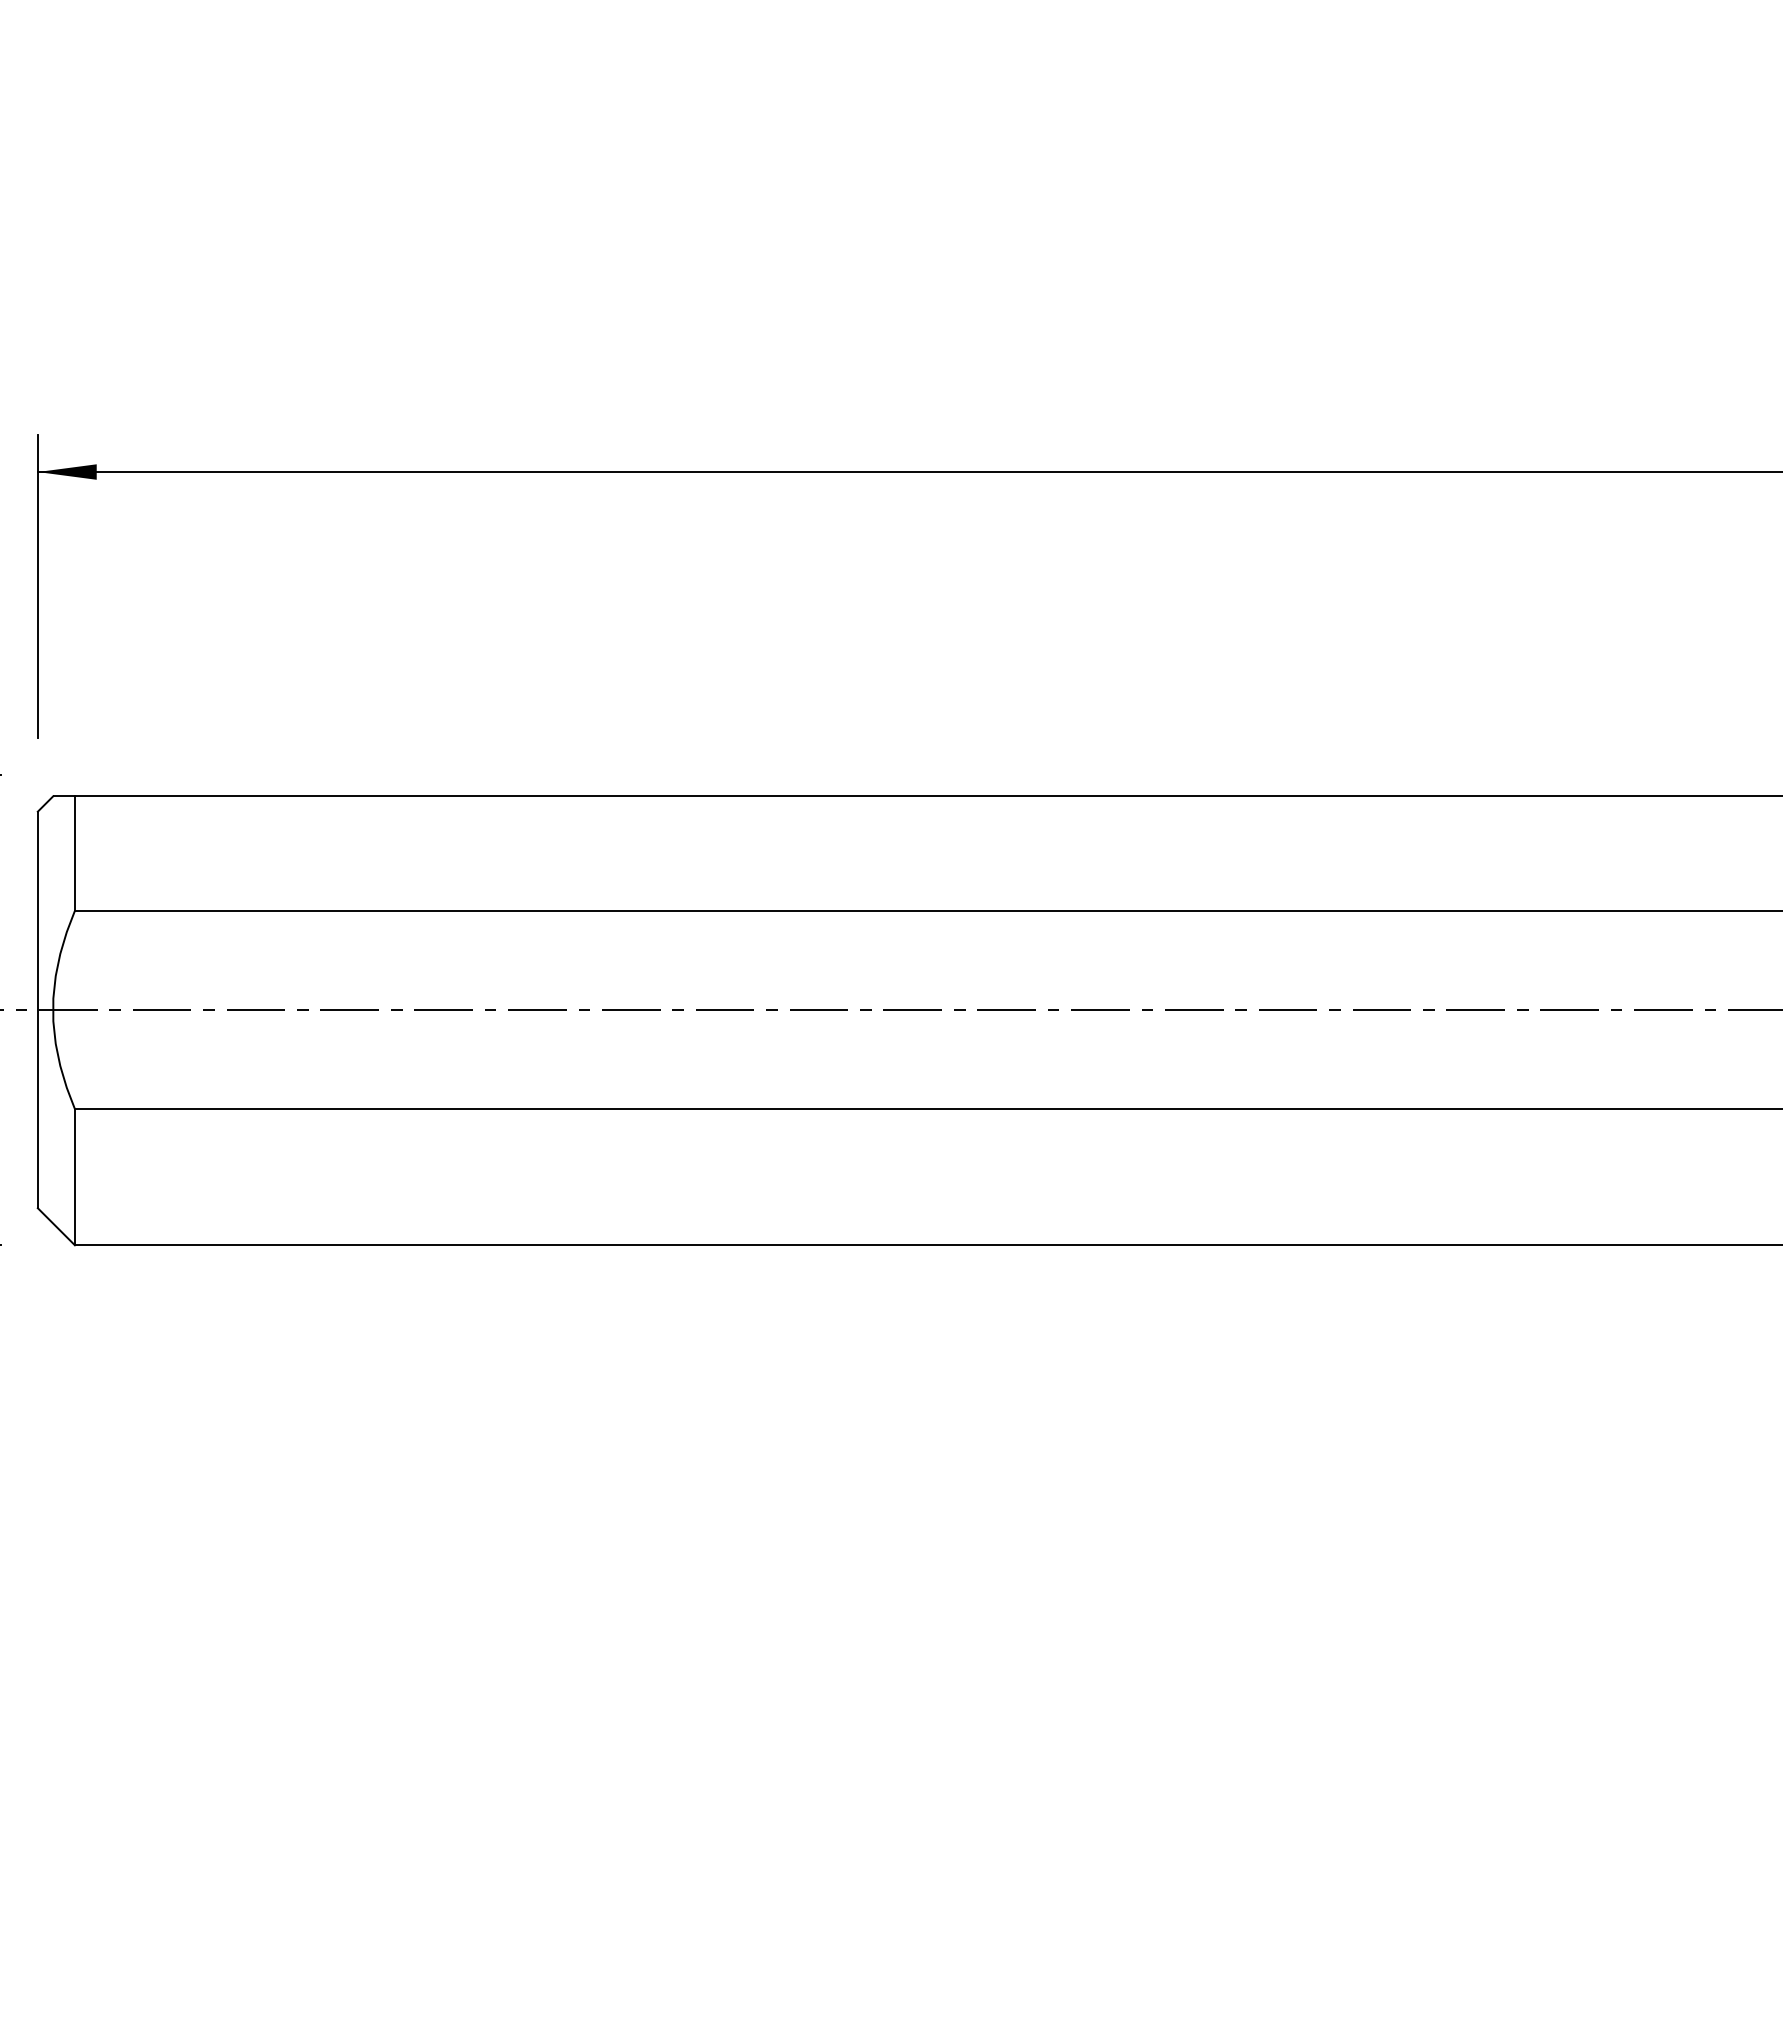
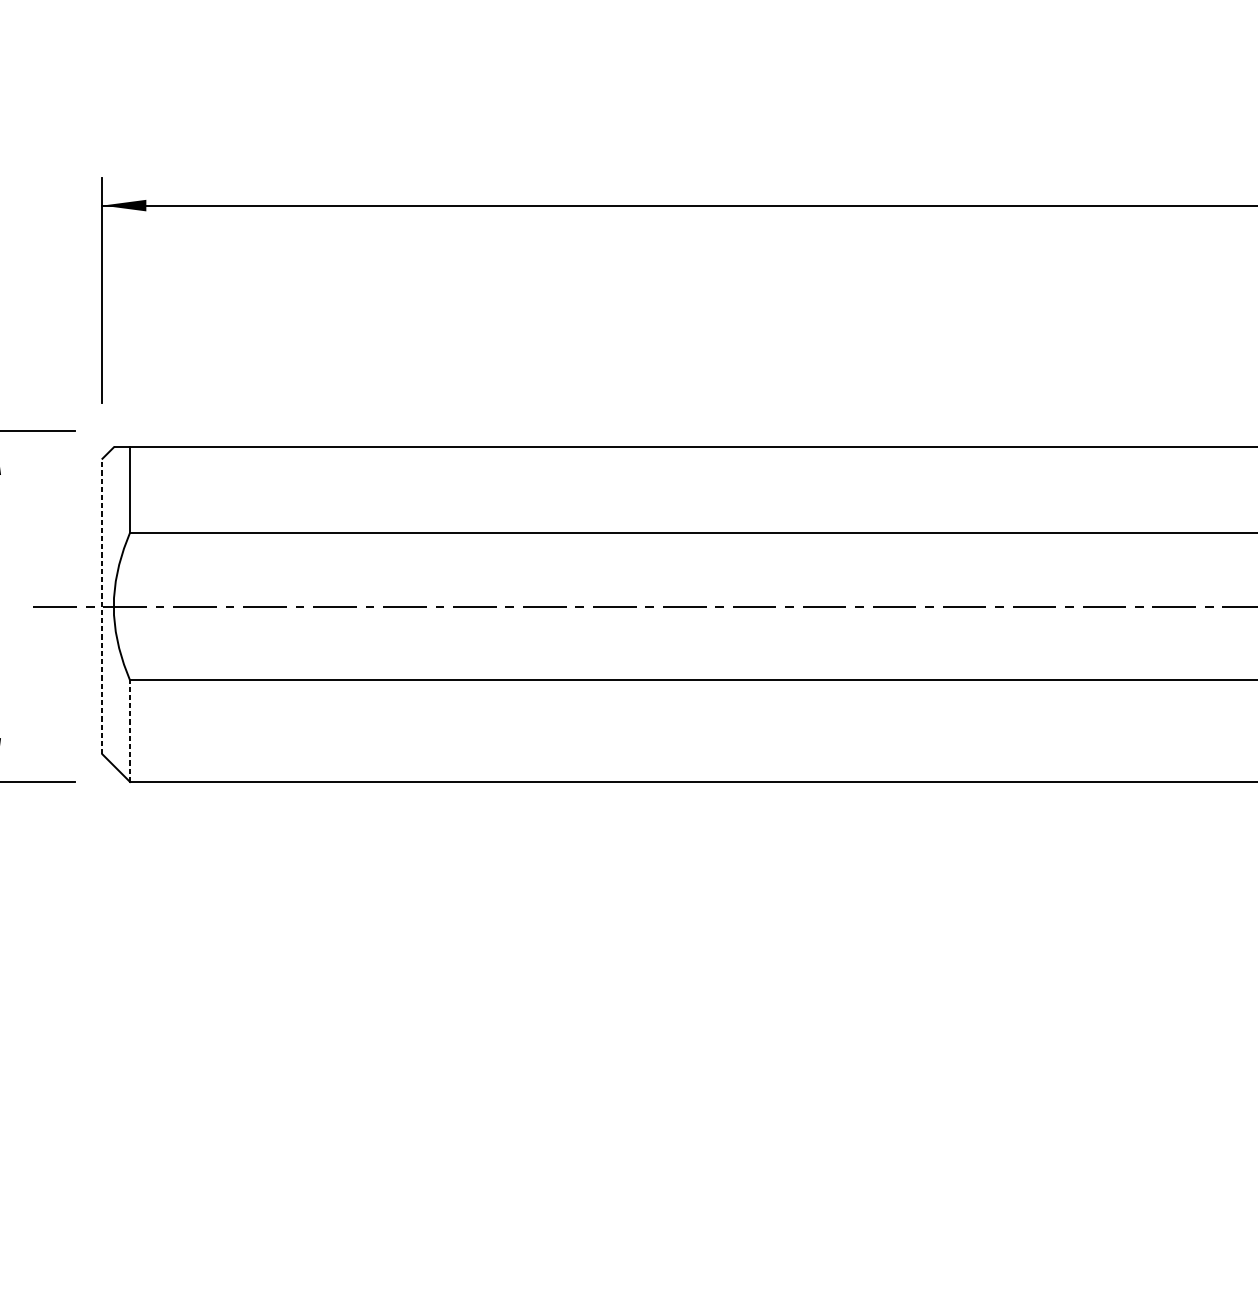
line: (37, 1009) -> (102, 606), solid -> dashed
line: (74, 1176) -> (129, 730), solid -> dashed

